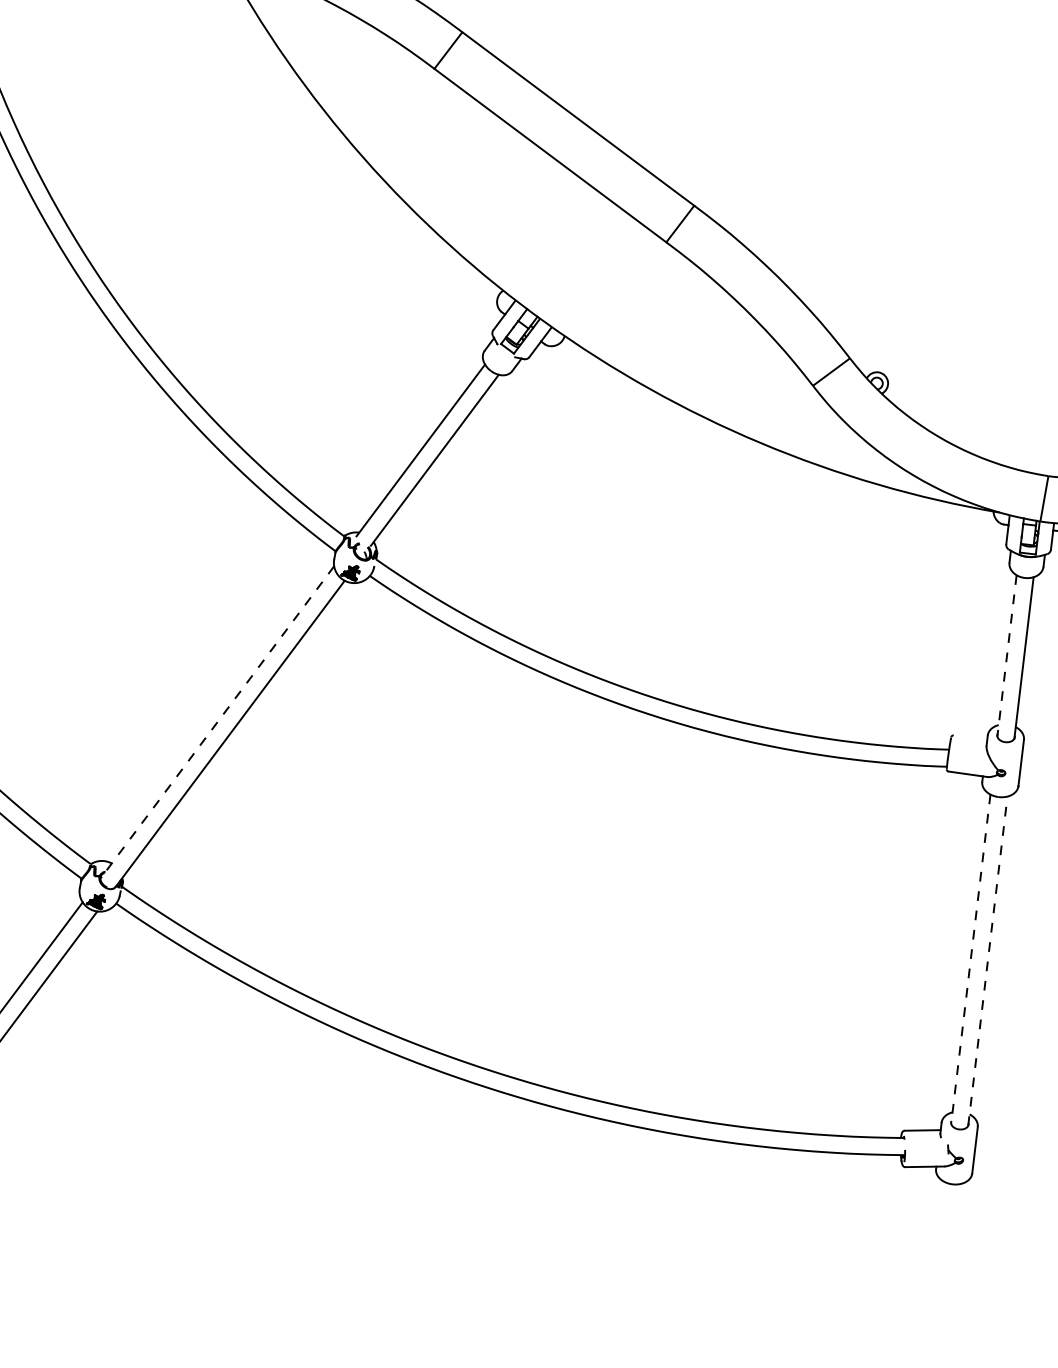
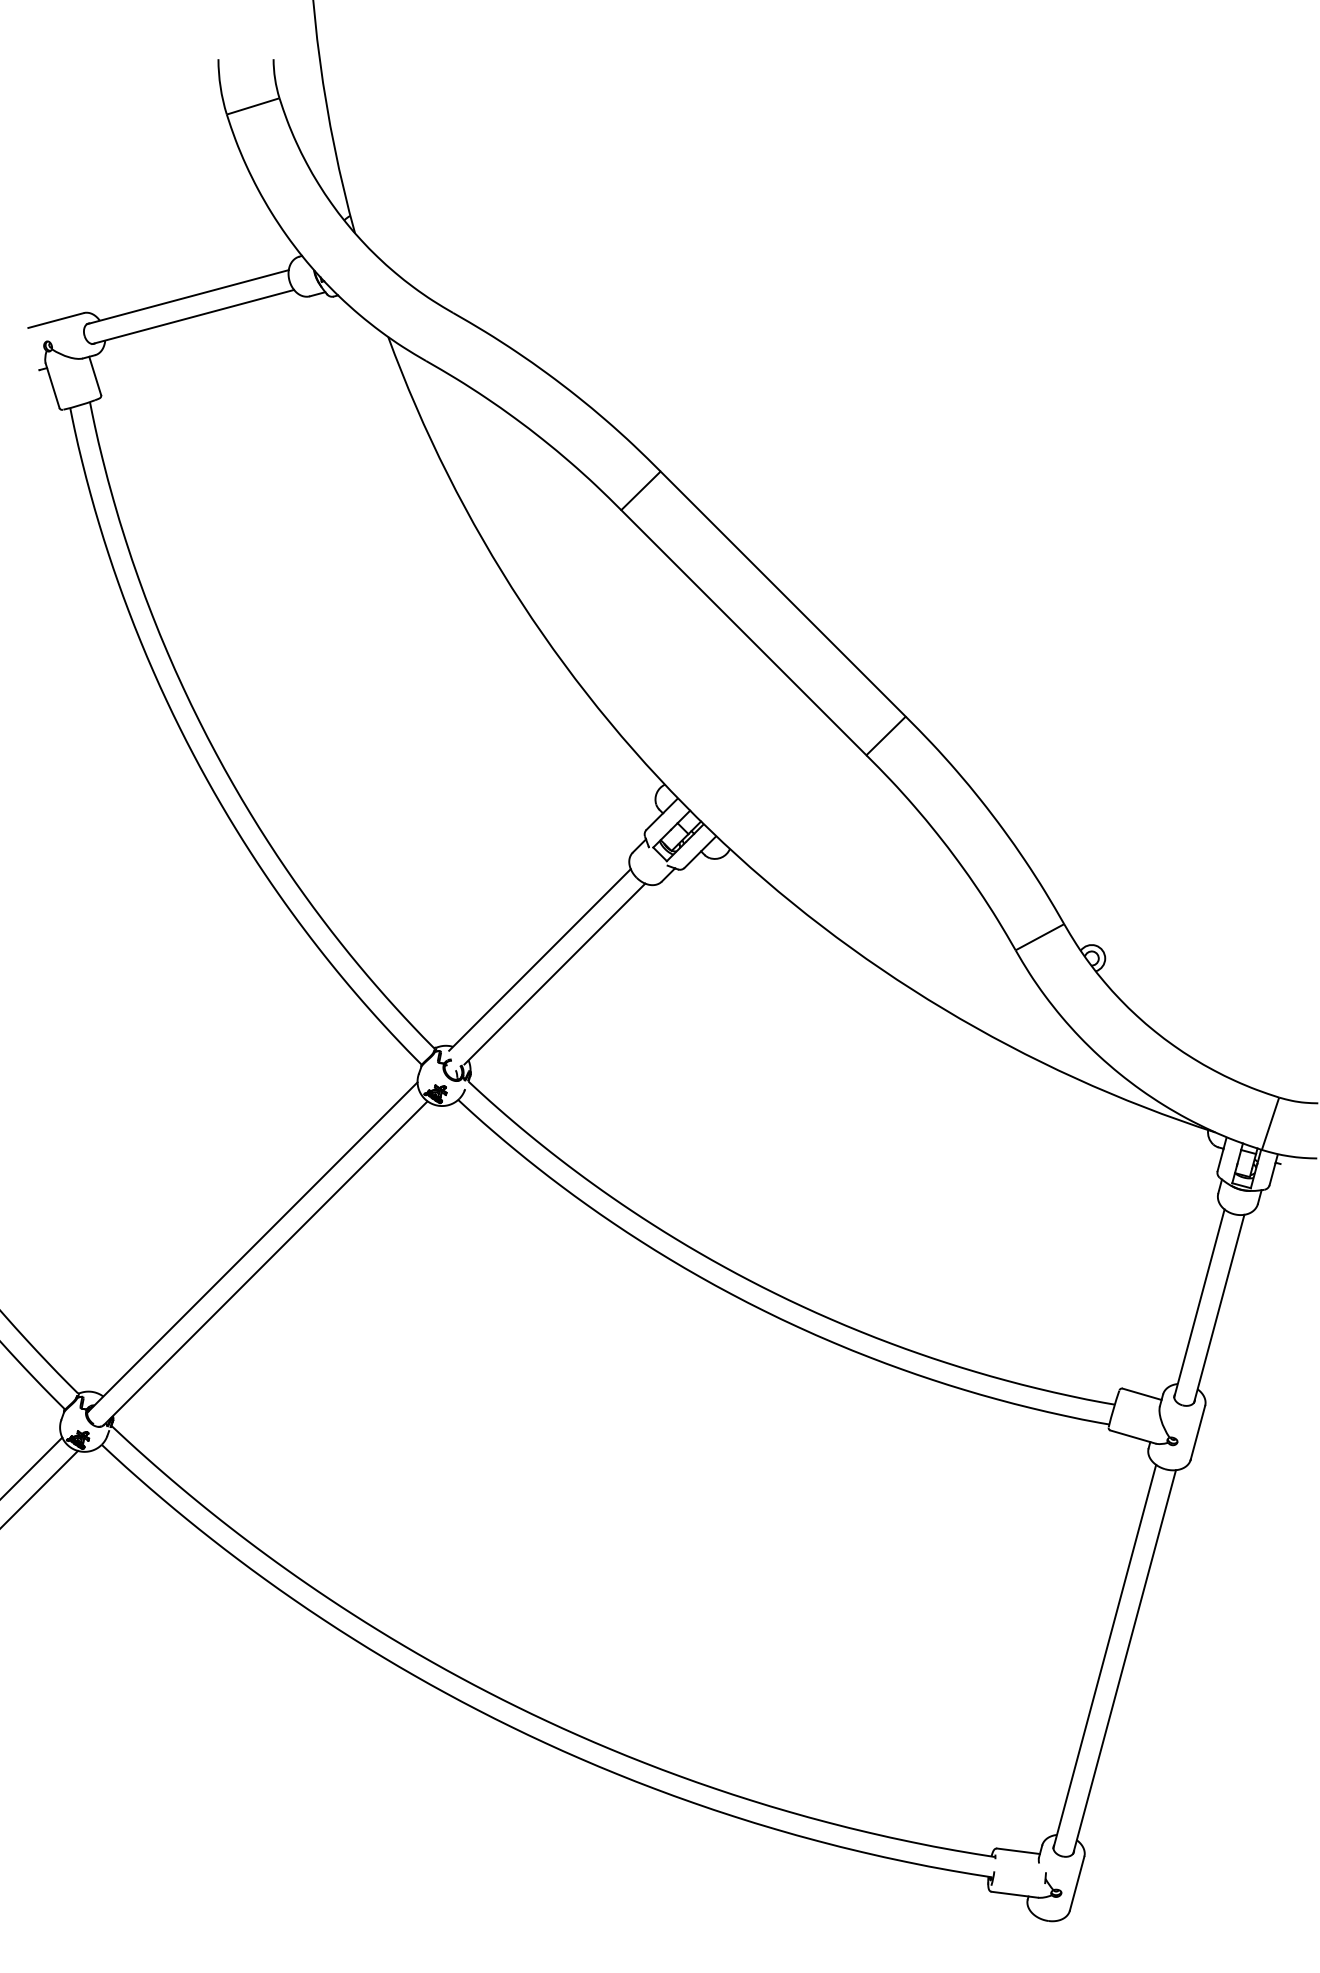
line: (1007, 655) -> (1199, 1303), dashed -> solid
line: (217, 722) -> (252, 1247), dashed -> solid
line: (969, 737) -> (1141, 1393), added
line: (970, 959) -> (1104, 1656), dashed -> solid
line: (987, 960) -> (1124, 1661), dashed -> solid

